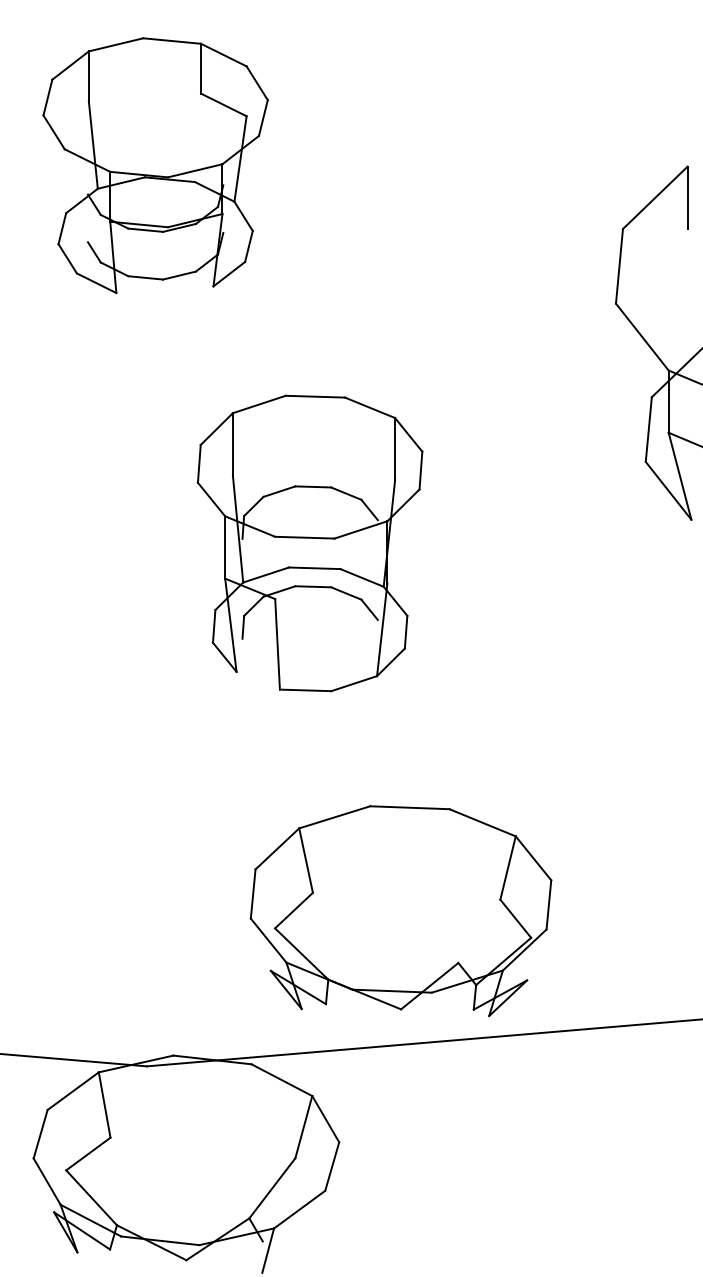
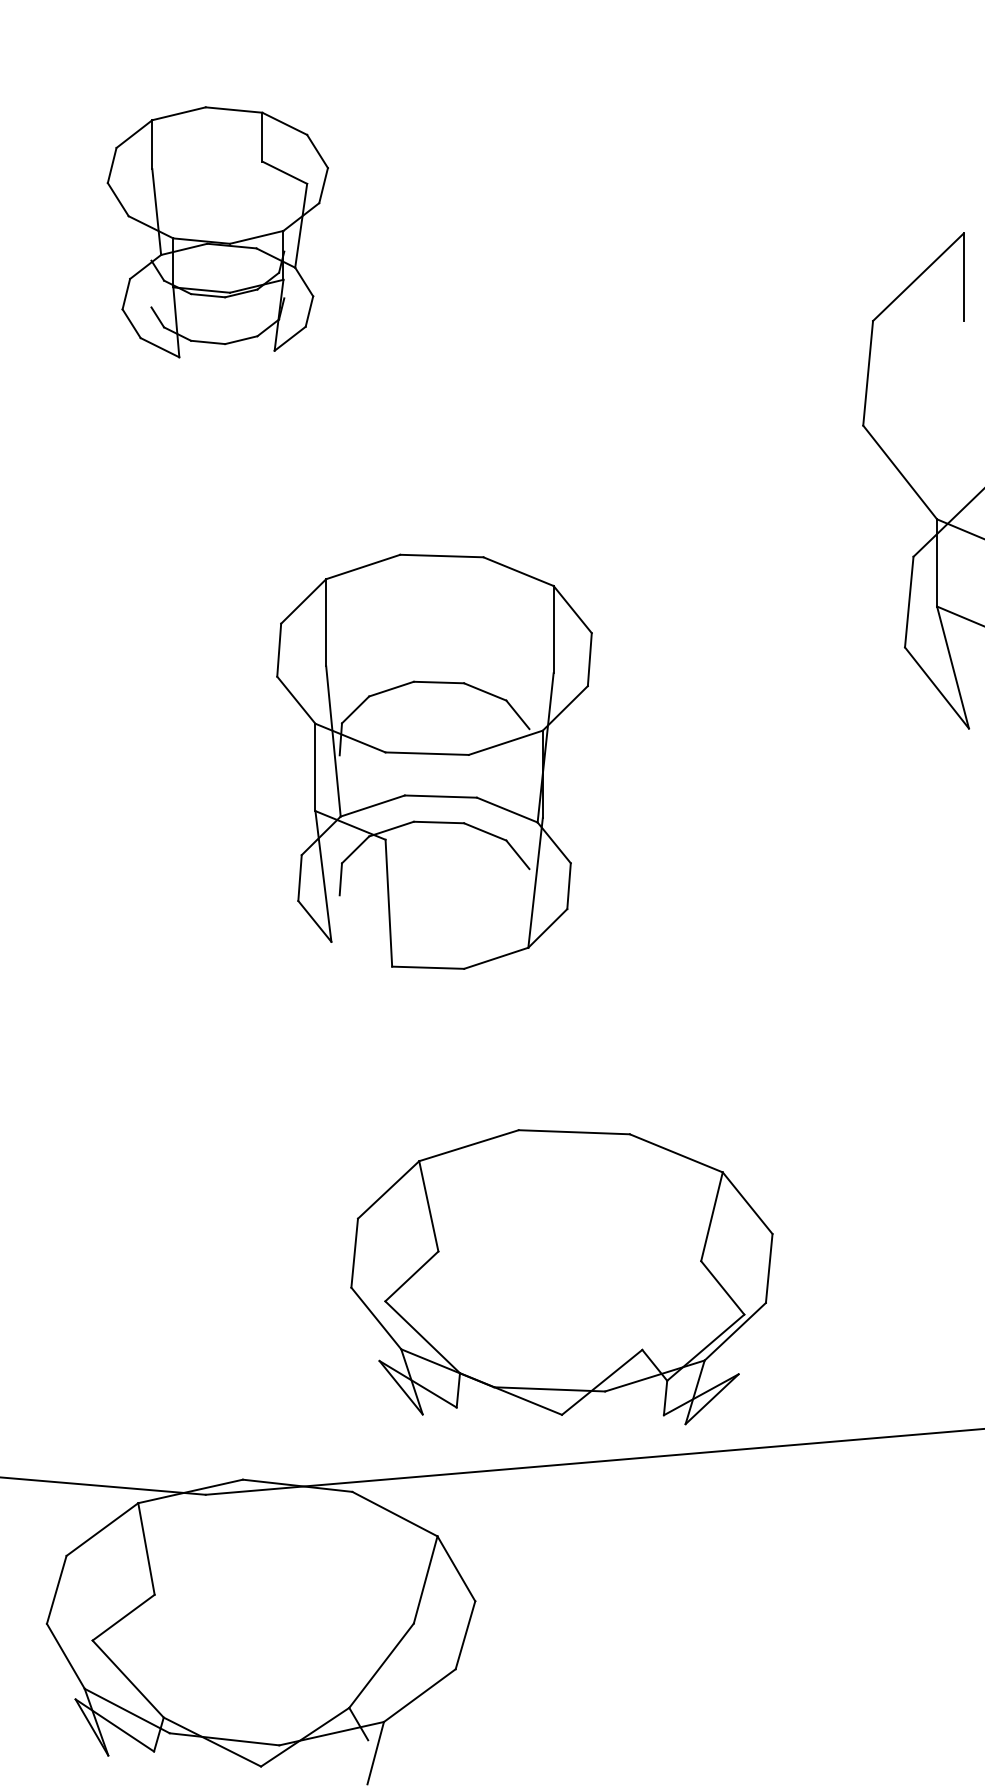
part: (155, 165) -> (217, 231), size x0.7

